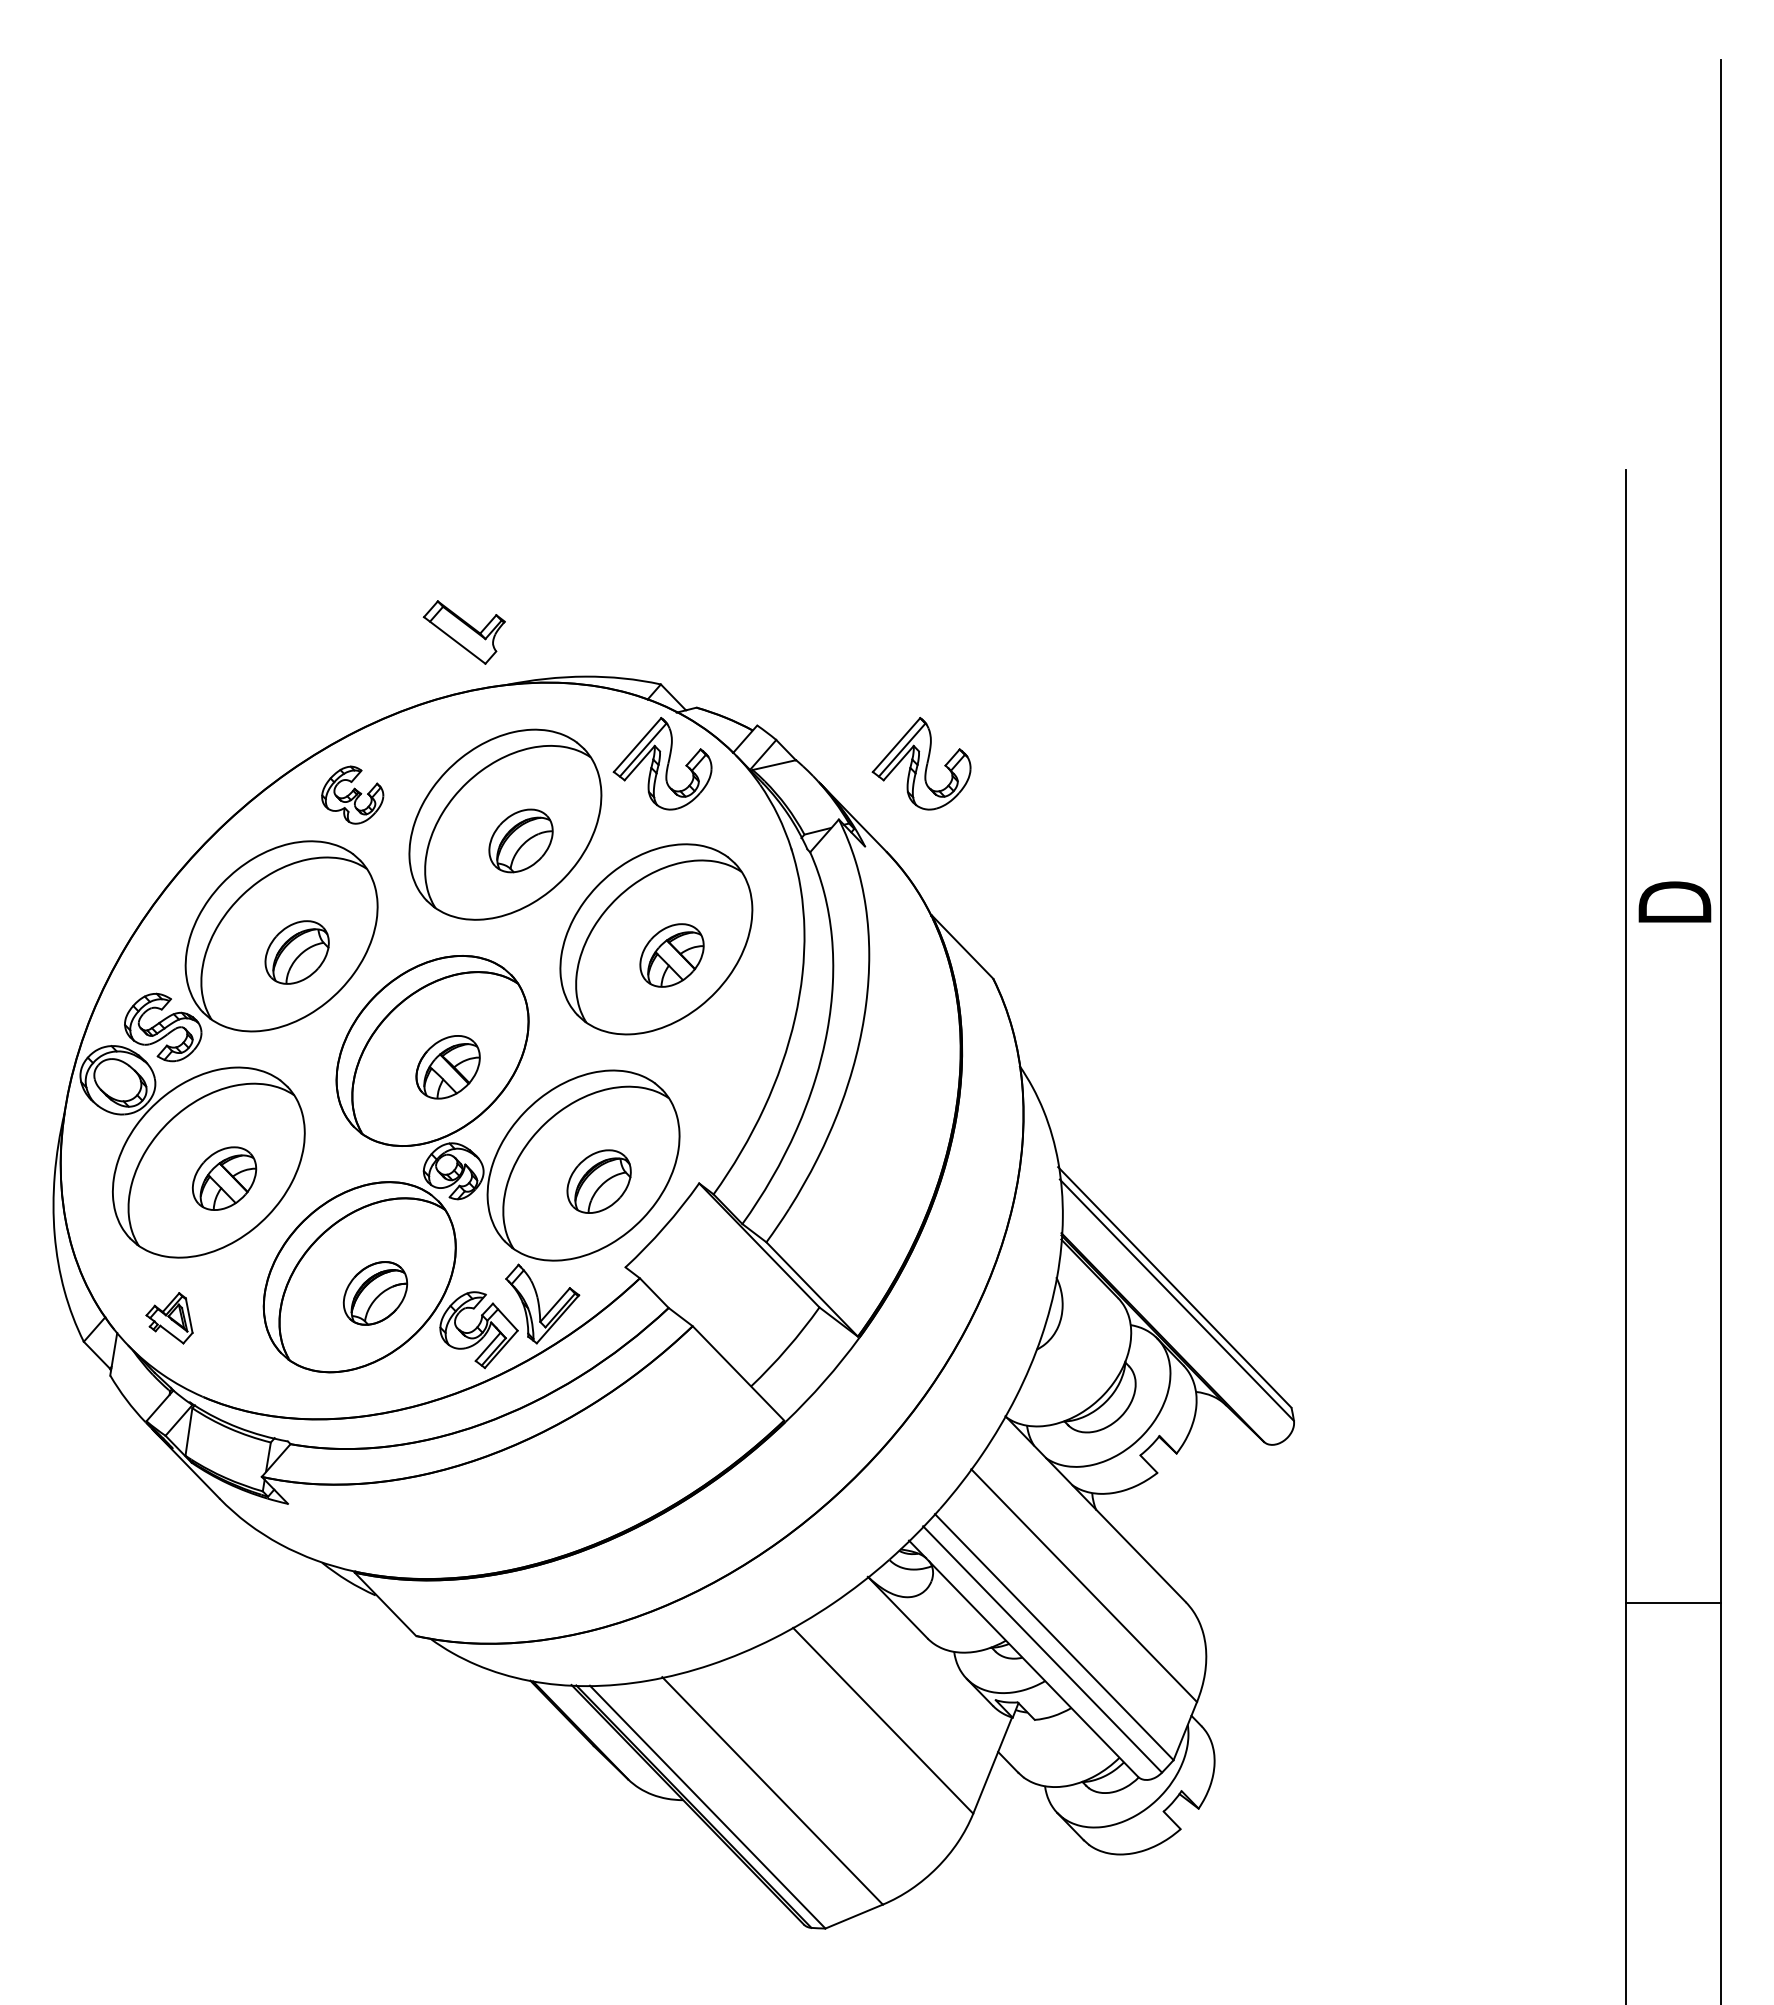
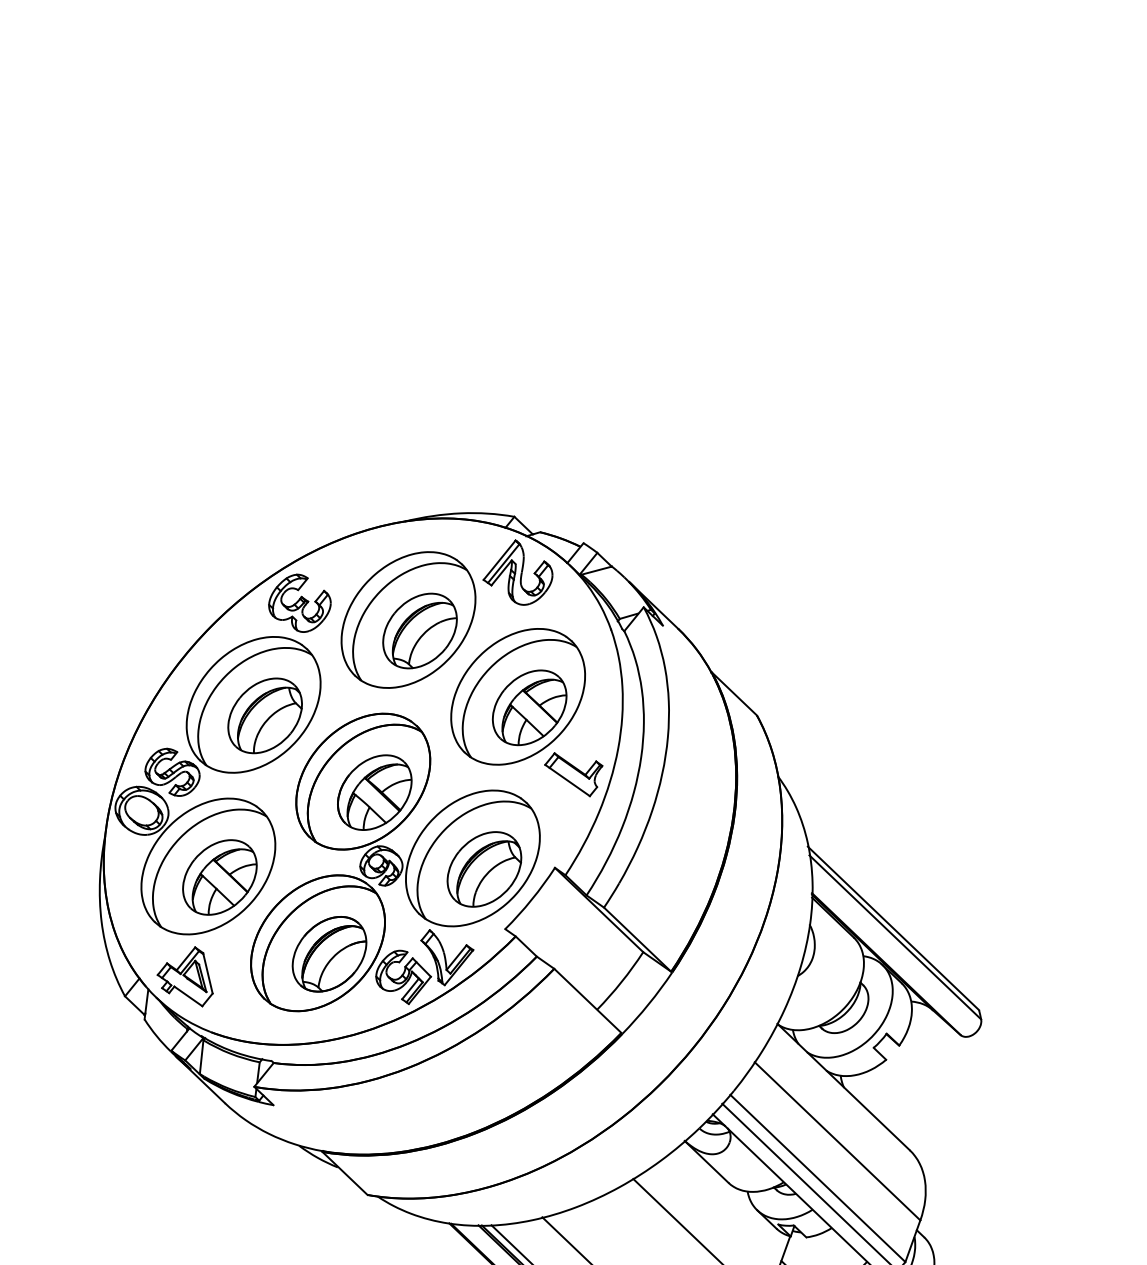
part: (463, 632) -> (573, 774), moved
part: (921, 763) -> (700, 565), removed
part: (352, 794) -> (299, 602), size x1.43
part: (520, 840) -> (419, 630), size x1.67
part: (296, 952) -> (264, 715), size x1.67
part: (671, 955) -> (529, 707), size x1.67
part: (447, 1067) -> (374, 792), size x1.67
part: (224, 1178) -> (219, 877), size x1.67
part: (598, 1181) -> (483, 869), size x1.67
part: (375, 1293) -> (329, 954), size x1.67
part: (169, 1318) -> (184, 977), size x1.67

